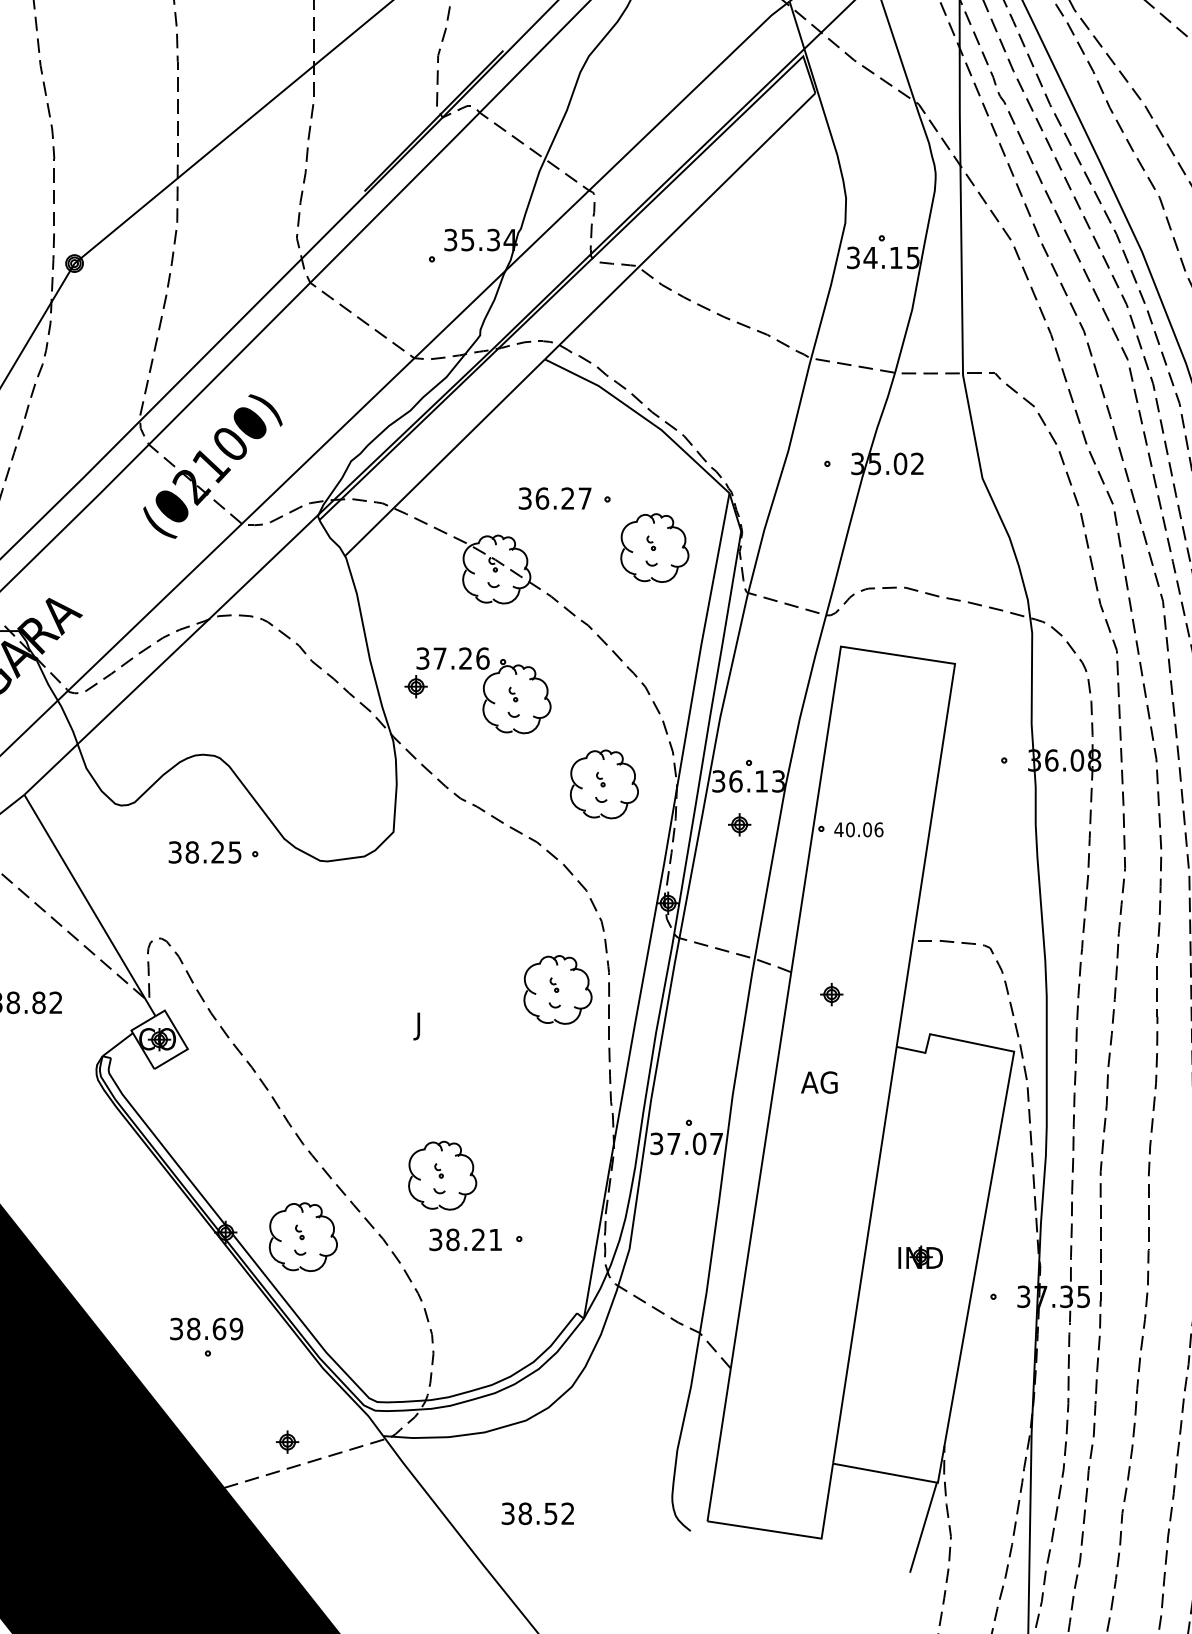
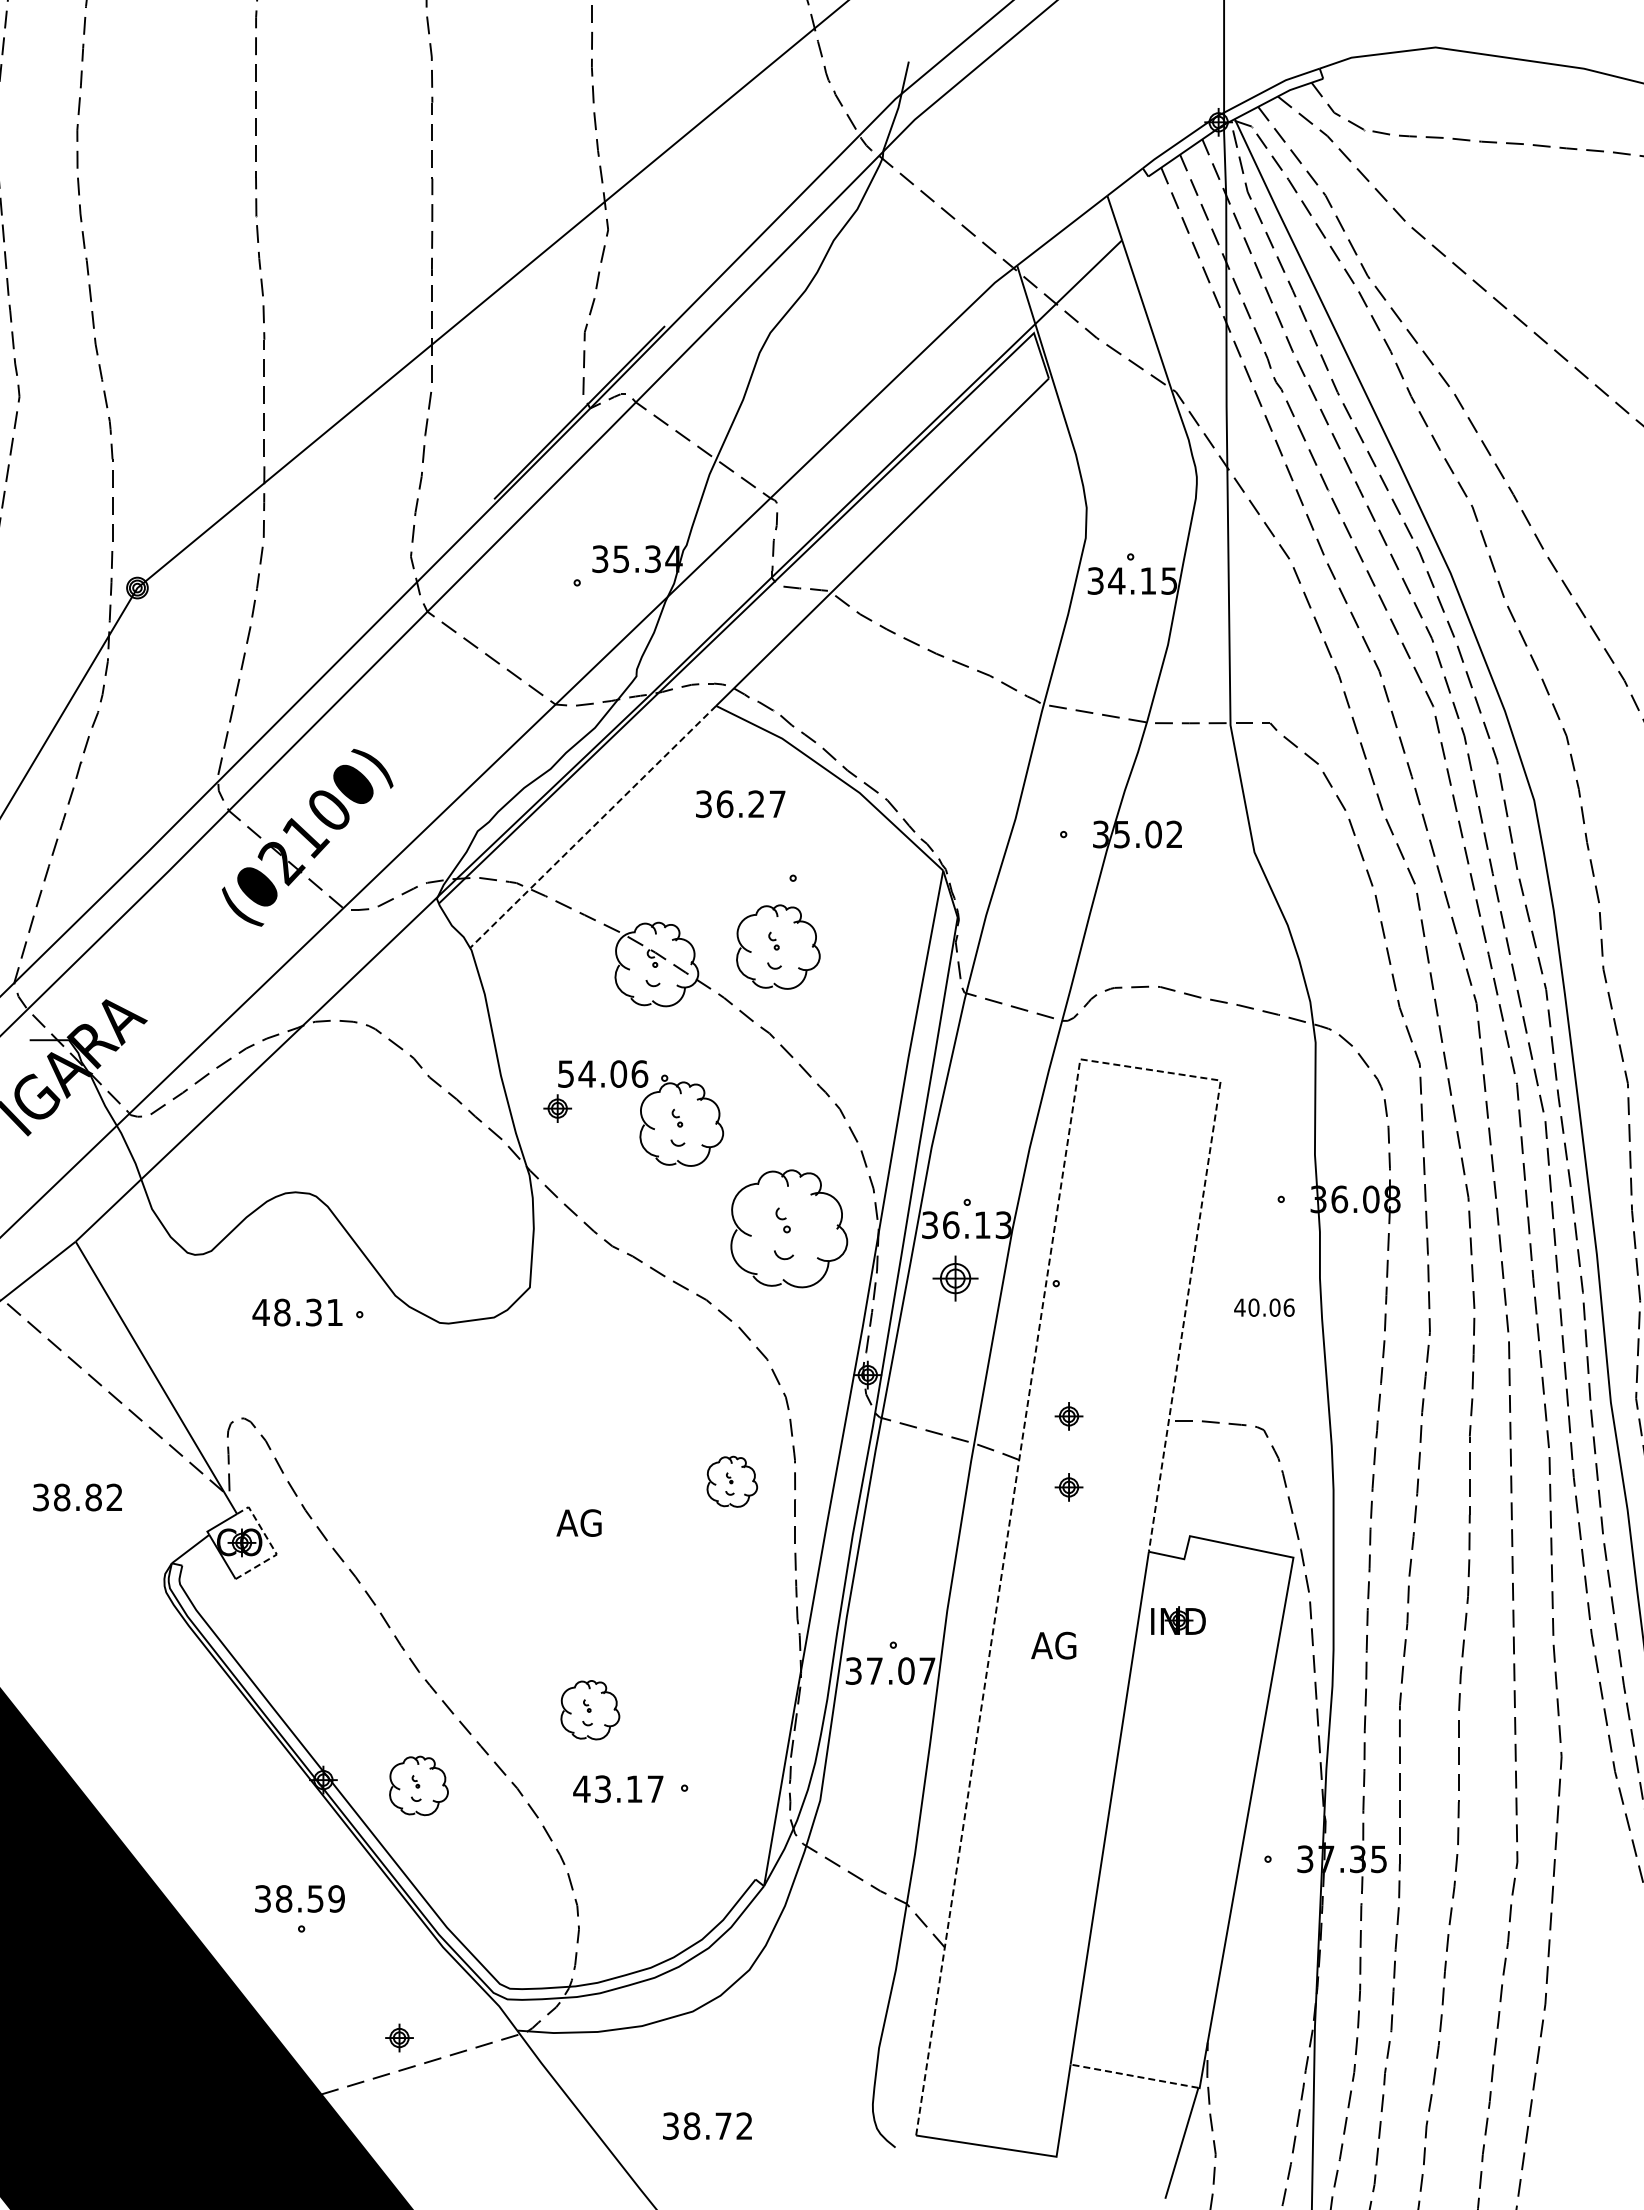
line: (445, 458) -> (593, 827), solid -> dashed
text: (554, 498) -> (740, 804), moved
part: (654, 547) -> (778, 946), moved
text: (445, 658) -> (593, 1073), 37.26 -> 54.06
part: (604, 784) -> (789, 1228), size x1.4
part: (739, 824) -> (955, 1278), size x1.6
text: (858, 829) -> (1264, 1307), moved
line: (812, 833) -> (1045, 1289), solid -> dashed
text: (204, 852) -> (297, 1312), 38.25 -> 48.31
part: (831, 936) -> (1068, 1416), added
part: (558, 989) -> (732, 1481), size x0.6
text: (432, 1026) -> (577, 1526), J -> AG
line: (183, 1041) -> (271, 1545), solid -> dashed
text: (819, 1082) -> (1053, 1645), moved
part: (442, 1175) -> (590, 1709), size x0.7
part: (303, 1236) -> (418, 1785), size x0.7
text: (465, 1240) -> (618, 1789), 38.21 -> 43.17
part: (920, 1257) -> (1178, 1620), moved
text: (219, 1328) -> (315, 1898), 38.69 -> 38.59
line: (884, 1473) -> (1134, 2076), solid -> dashed
text: (550, 1514) -> (723, 2126), 38.52 -> 38.72

